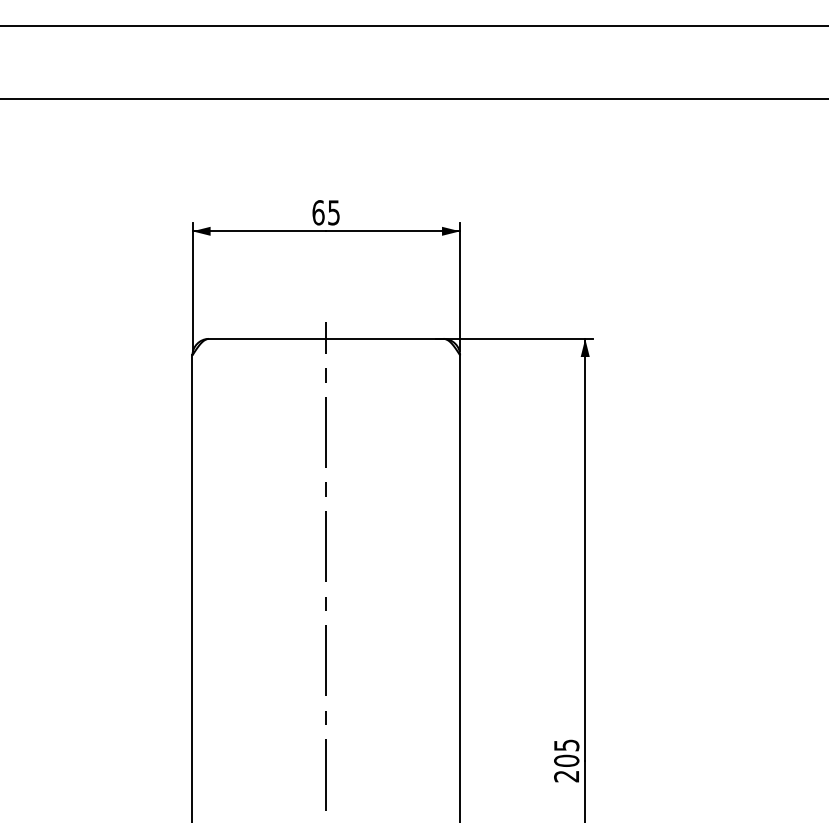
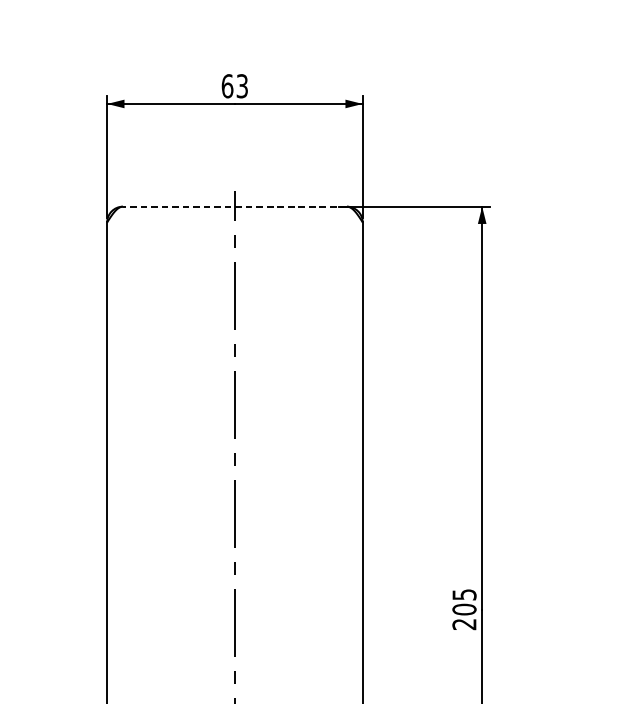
text: (333, 212) -> (241, 86), 65 -> 63
line: (325, 338) -> (234, 206), solid -> dashed

